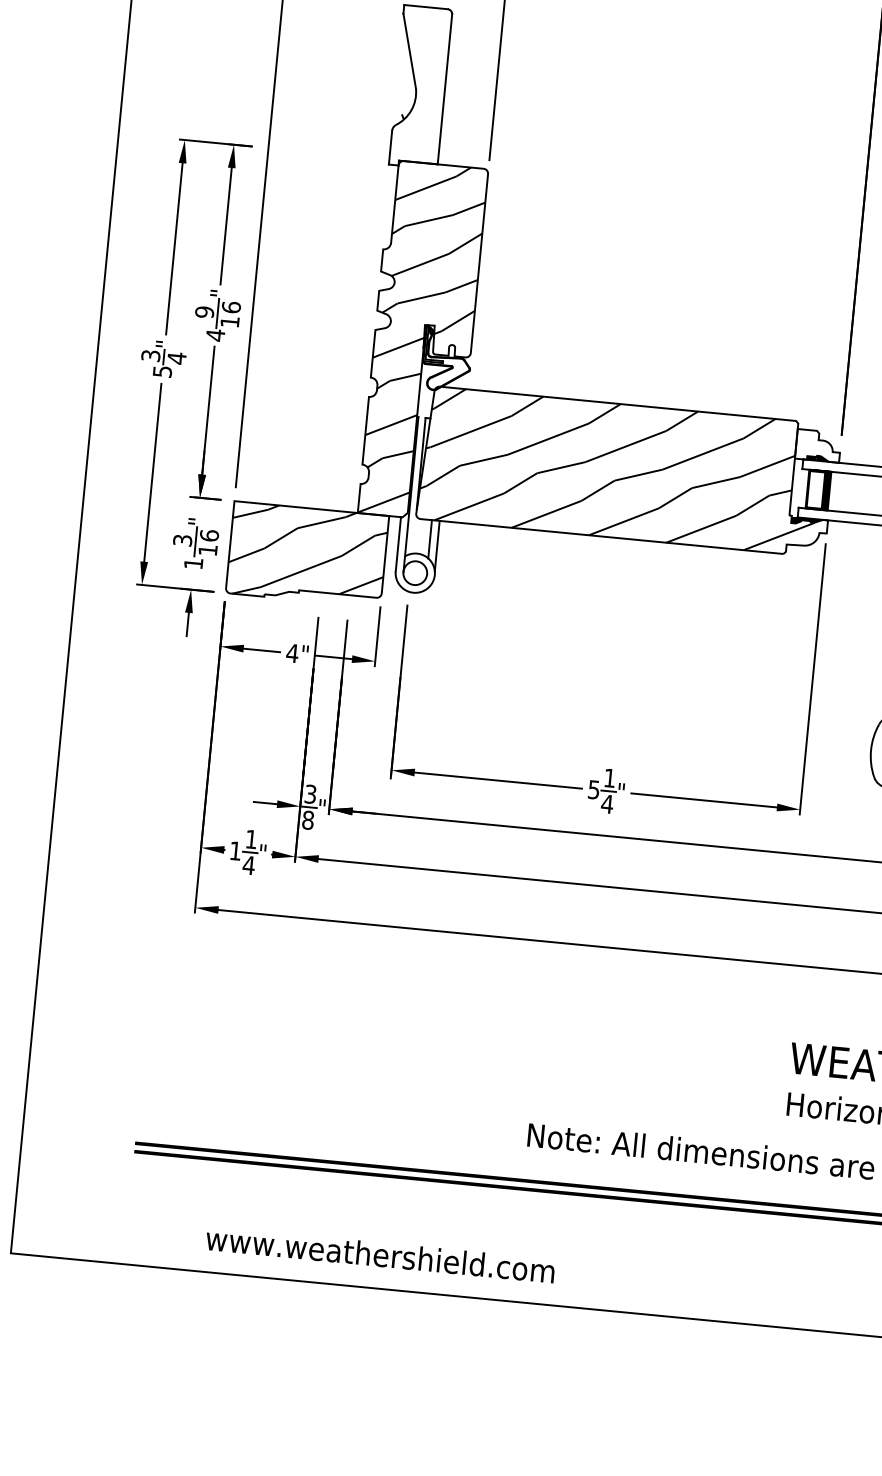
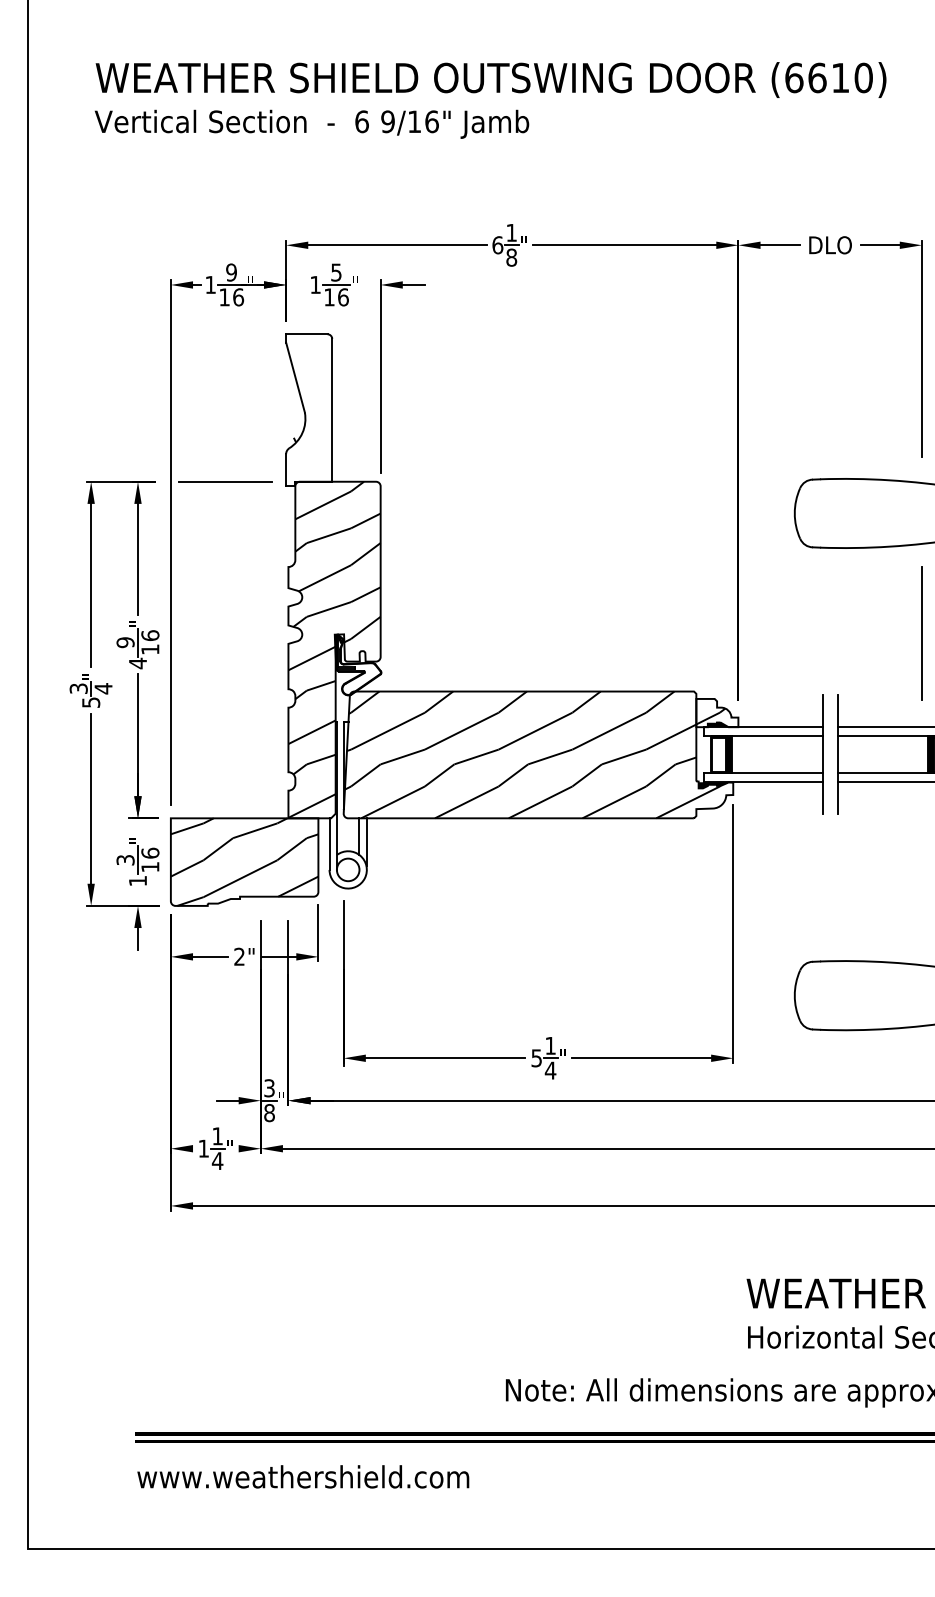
line: (324, 153) -> (224, 481), added
hatch: (810, 448) -> (710, 716), added
text: (292, 653) -> (239, 956), 4" -> 2"
text: (380, 1254) -> (303, 1476), moved

